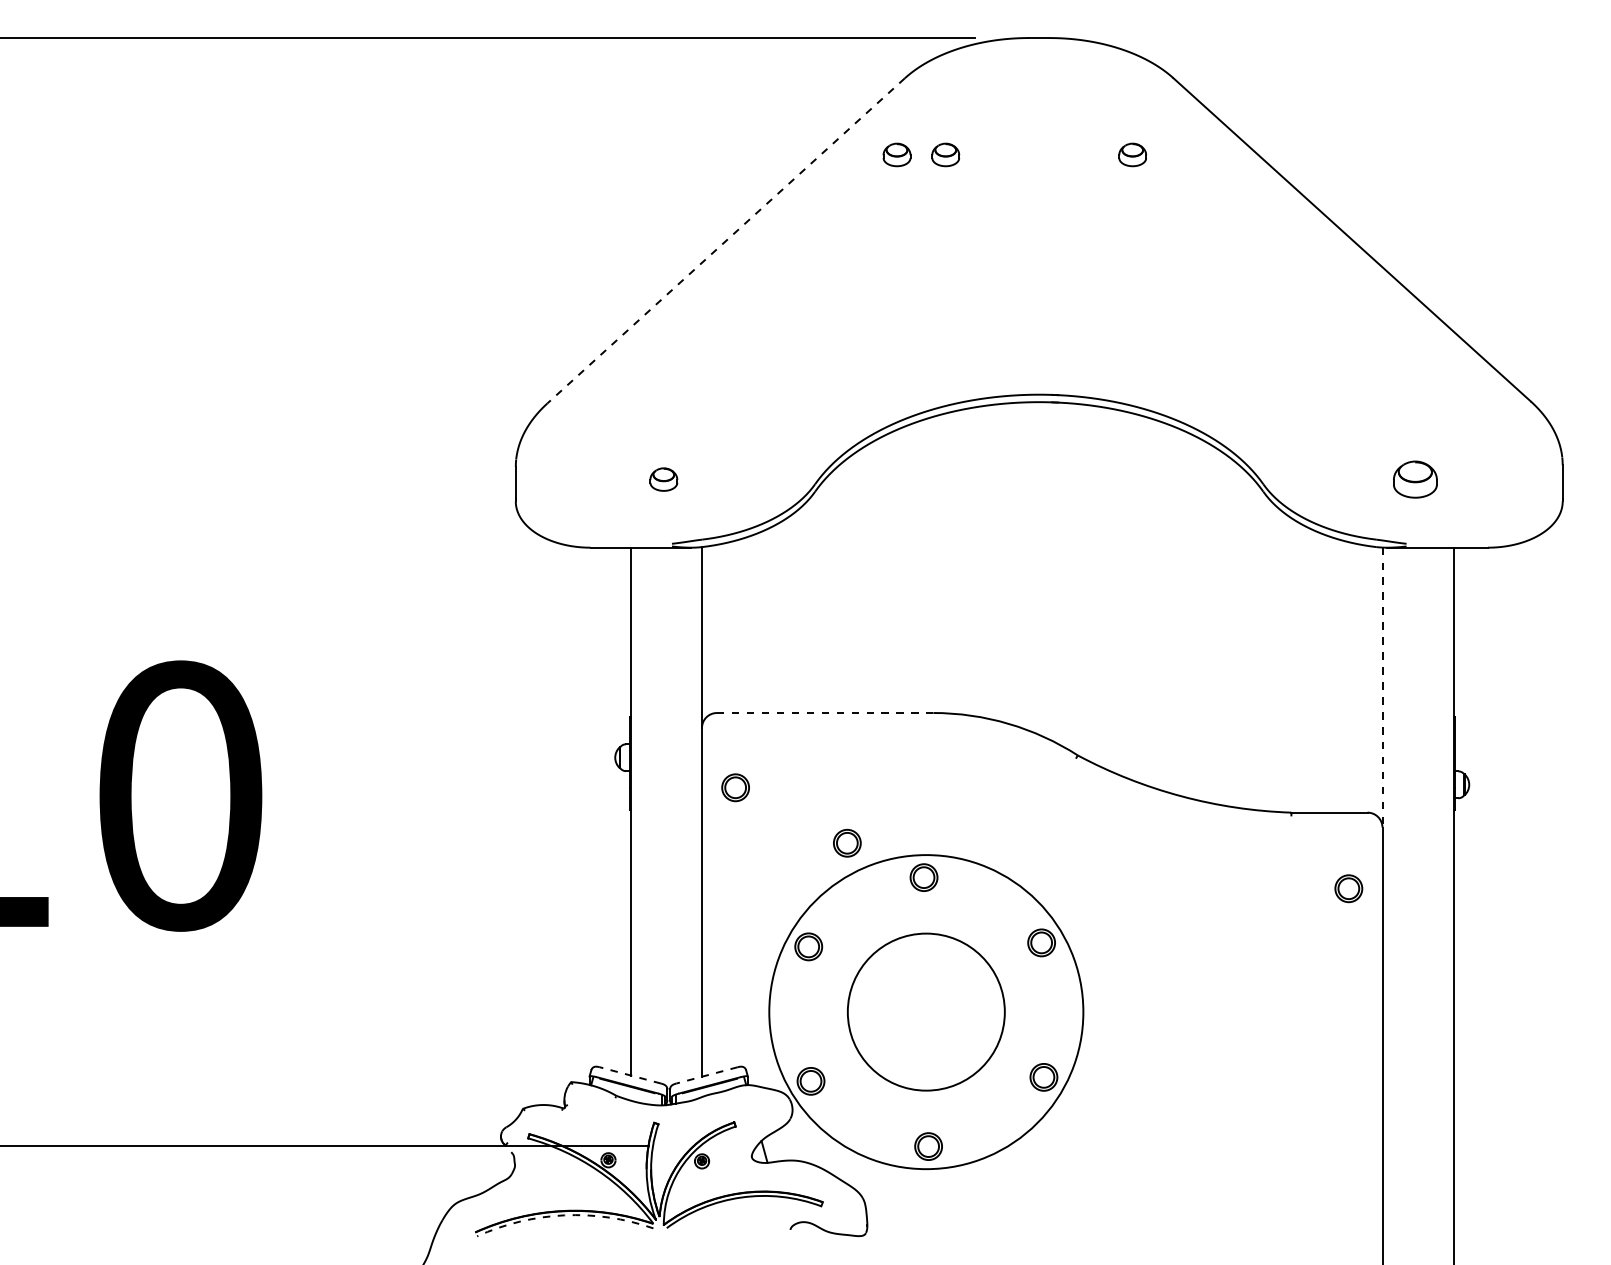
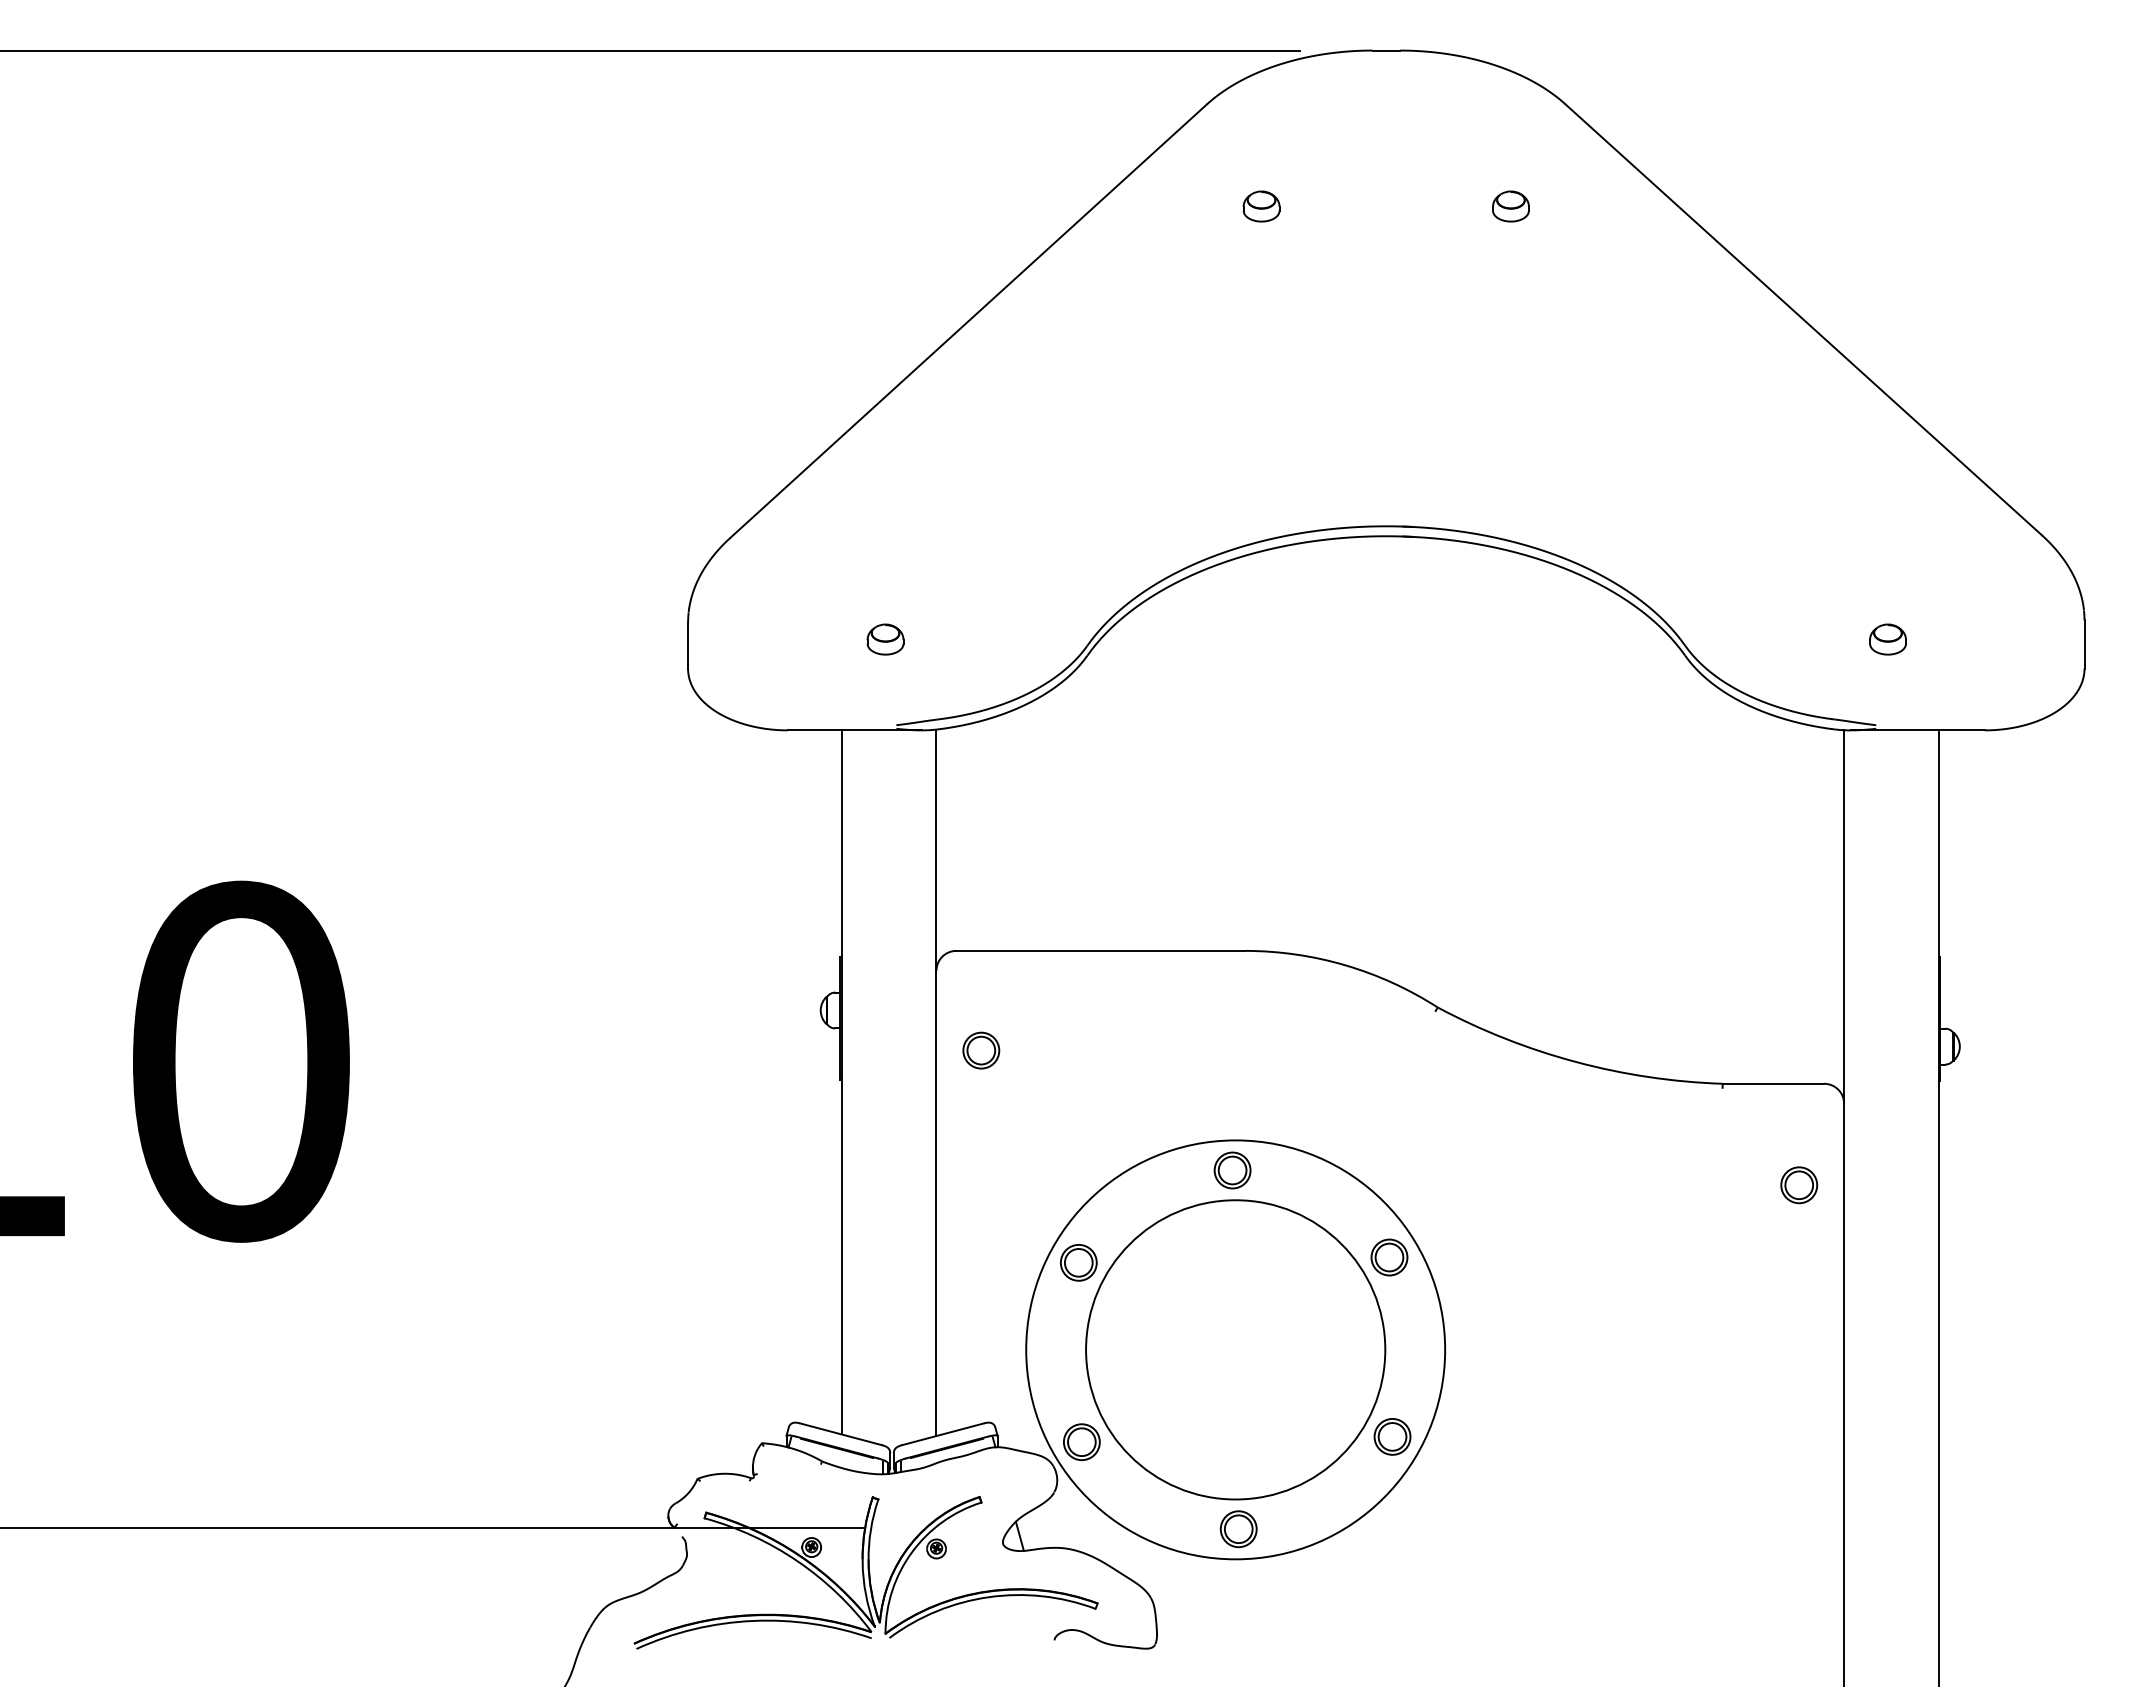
part: (896, 154) -> (1196, 206), removed
line: (726, 241) -> (968, 321), dashed -> solid
part: (1415, 479) -> (1887, 639), size x0.62
line: (1382, 687) -> (1844, 916), dashed -> solid
line: (825, 712) -> (1101, 950), dashed -> solid
part: (847, 843) -> (1130, 1124), removed
circle: (926, 1011) -> (1235, 1349), size x1.43
line: (630, 1075) -> (840, 1434), dashed -> solid
line: (706, 1075) -> (942, 1434), dashed -> solid
arc: (564, 1215) -> (753, 1620), dashed -> solid

